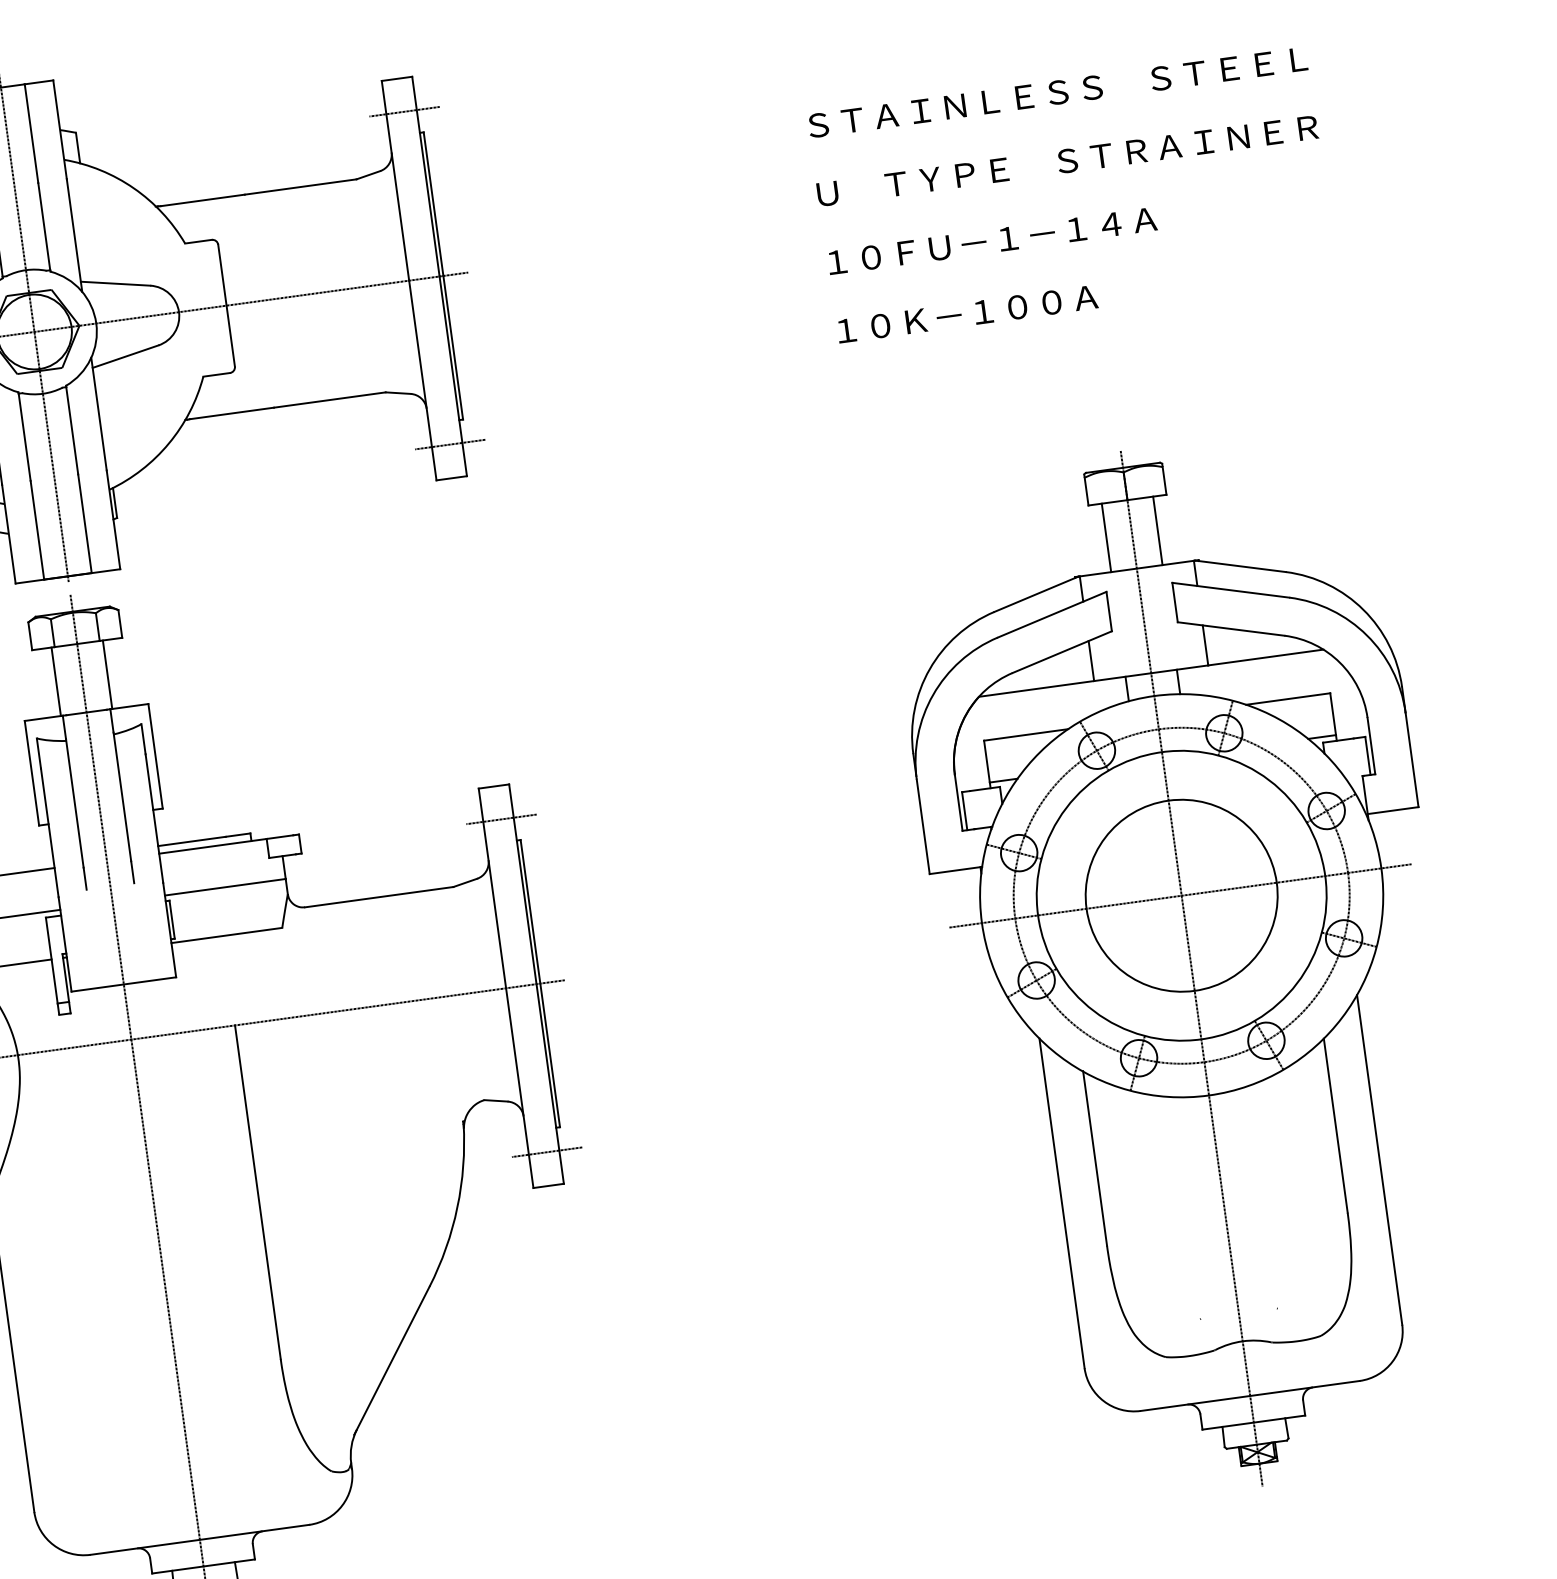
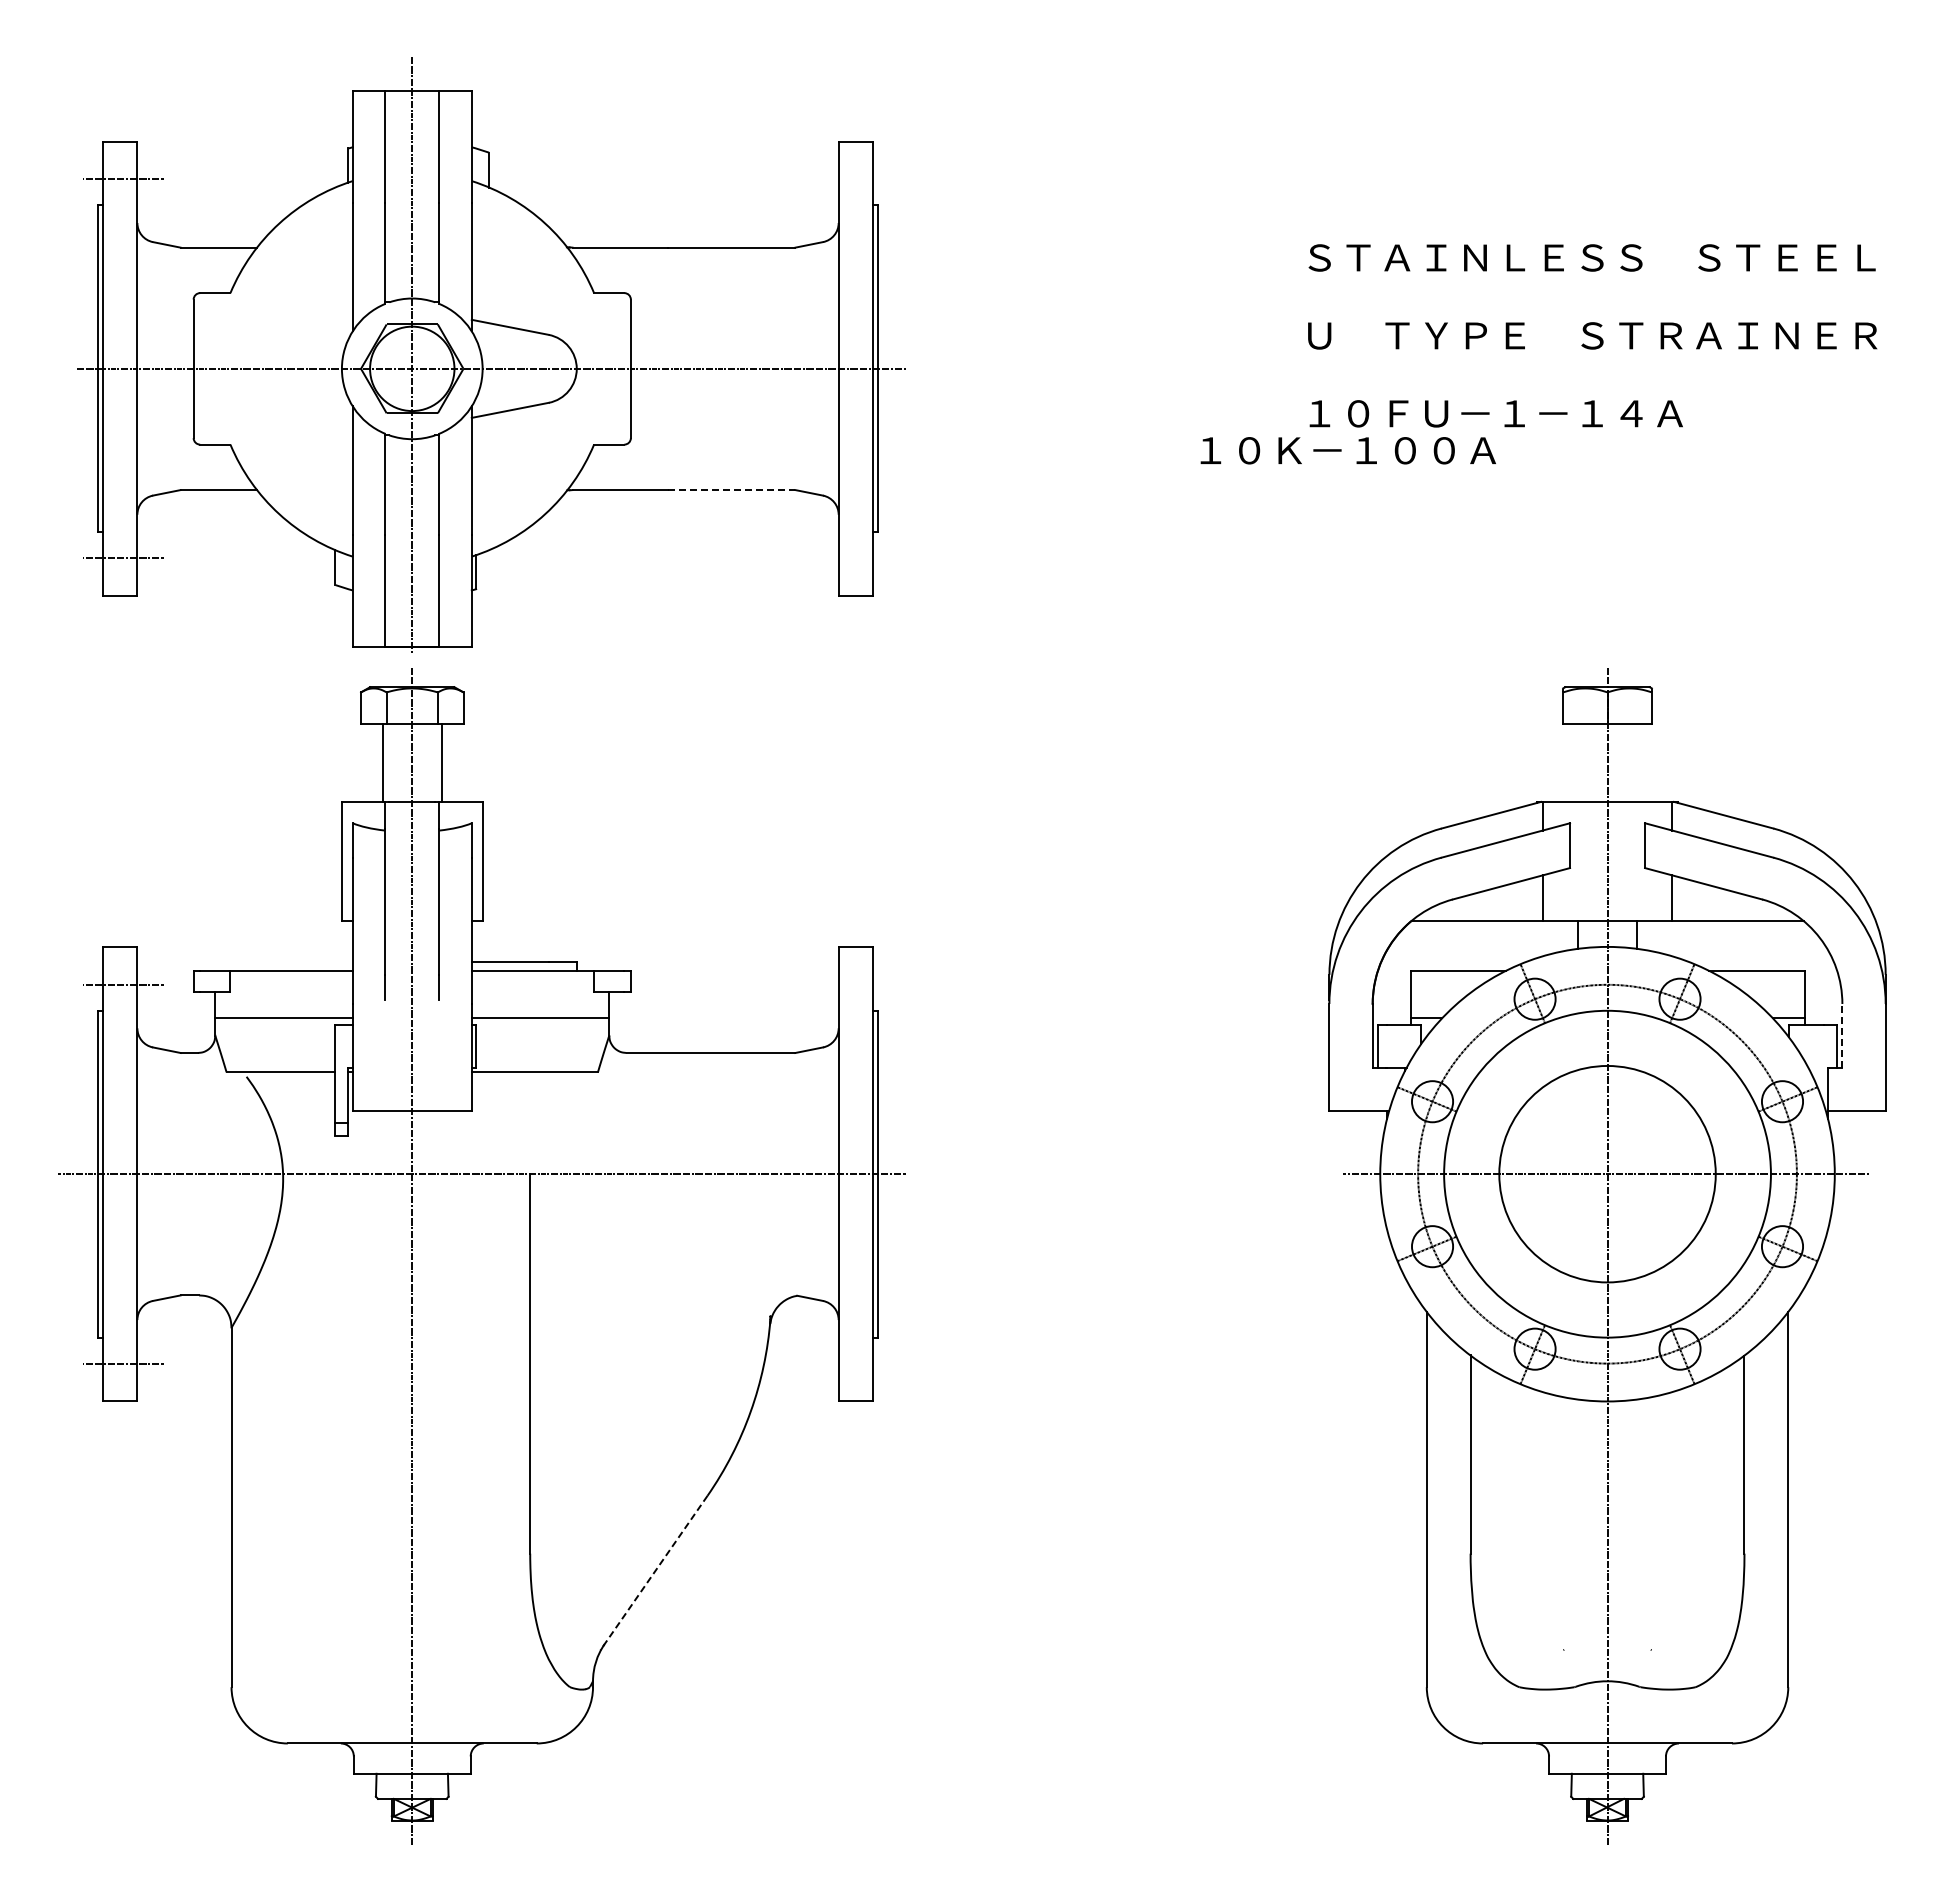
line: (404, 111) -> (859, 179), removed
text: (966, 314) -> (1347, 450), moved
line: (329, 400) -> (731, 490), solid -> dashed
line: (450, 444) -> (859, 558), removed
line: (1157, 530) -> (1636, 762), removed
line: (1106, 537) -> (1578, 762), removed
line: (1371, 745) -> (1842, 1035), solid -> dashed
line: (501, 819) -> (859, 984), removed
line: (547, 1152) -> (859, 1363), removed
line: (392, 1360) -> (654, 1572), solid -> dashed

